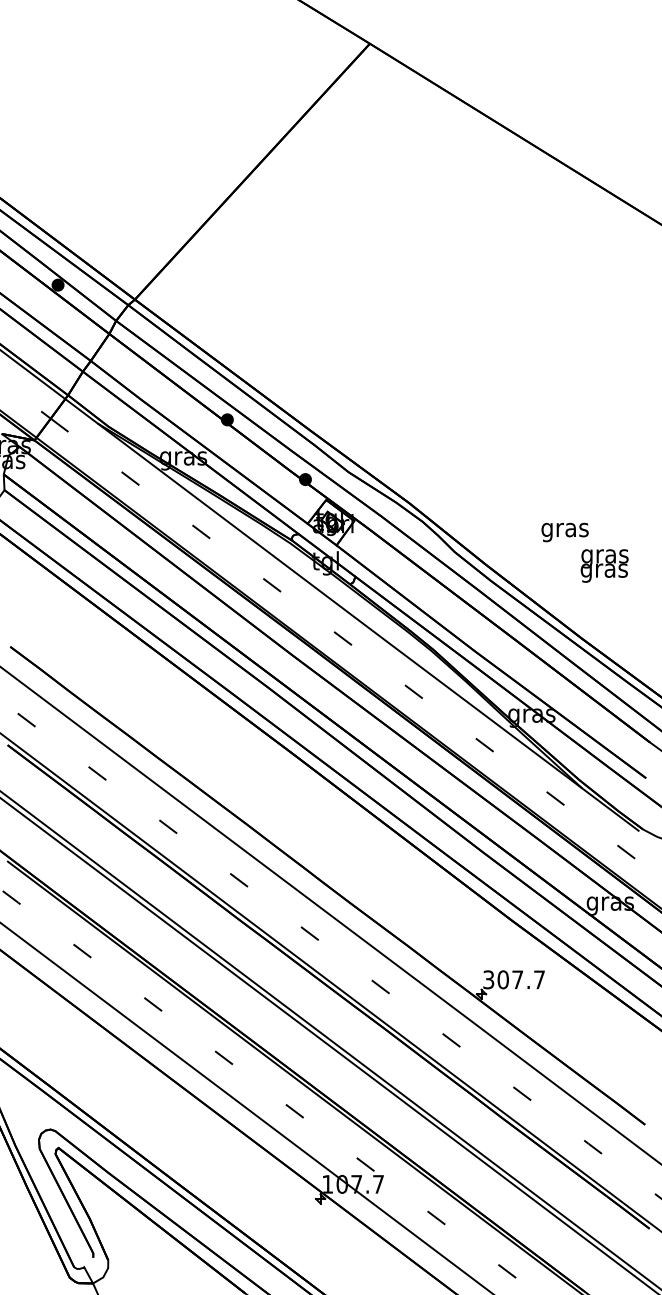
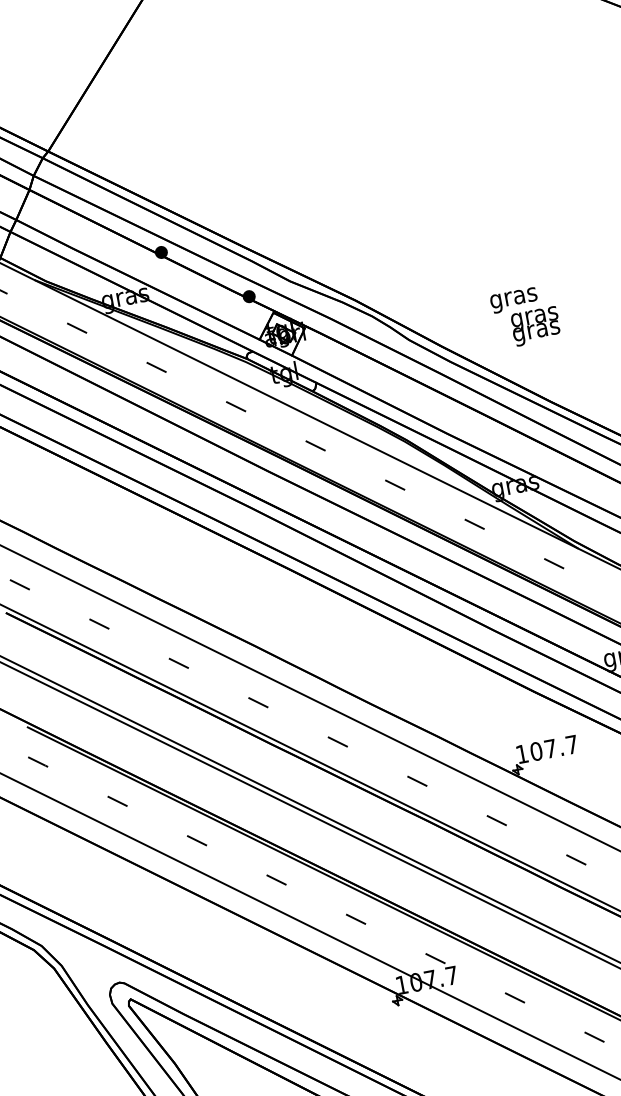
text: (604, 565) -> (535, 325), moved
text: (488, 979) -> (521, 753), 307.7 -> 107.7

